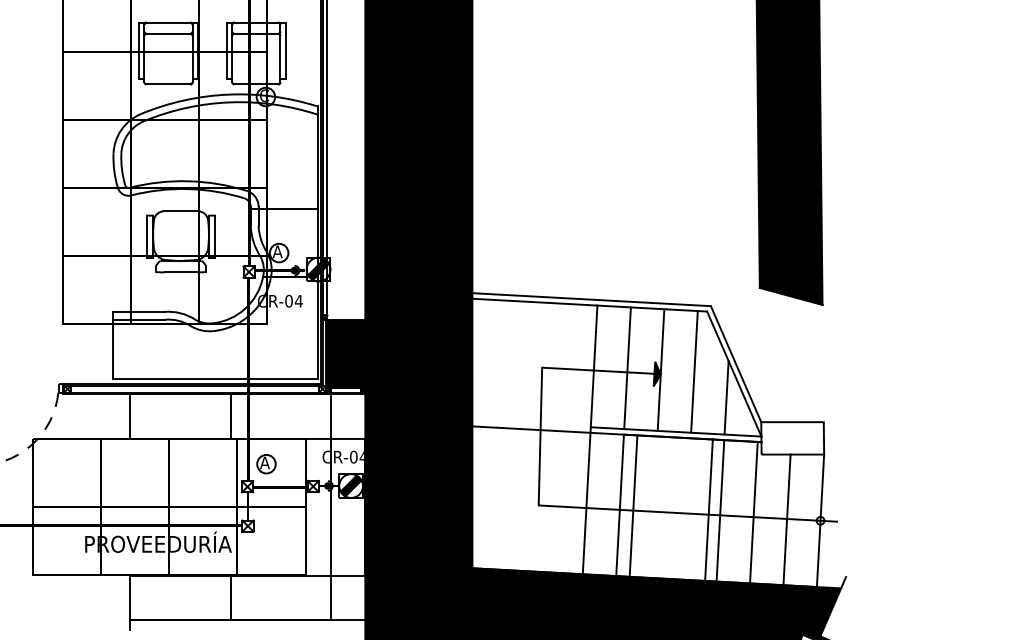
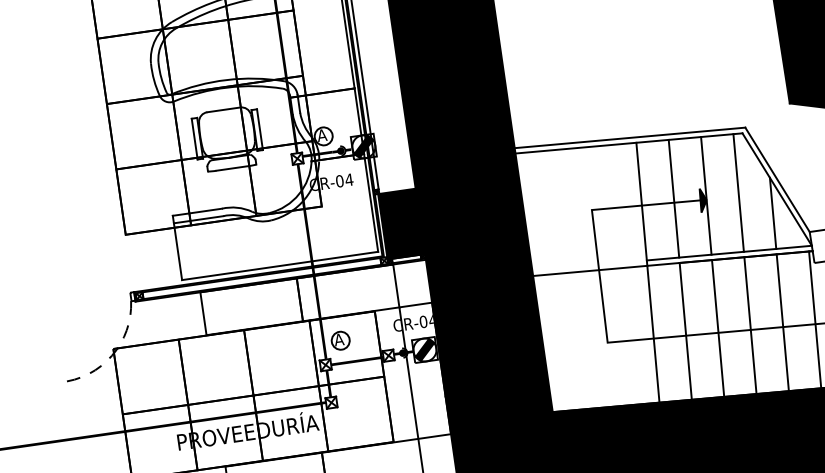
line: (633, 505) -> (717, 327), moved
line: (708, 509) -> (749, 325), moved

